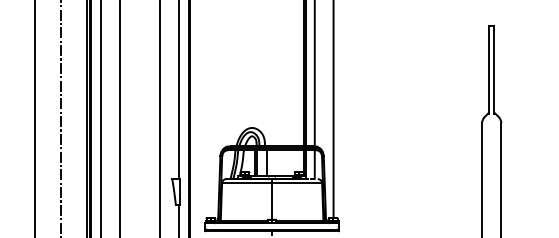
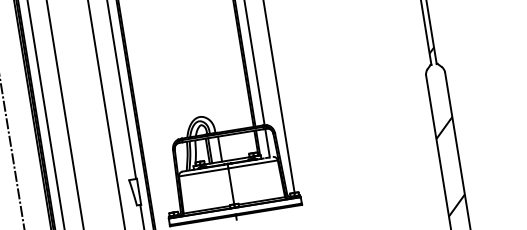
hatch: (491, 141) -> (438, 92), added

